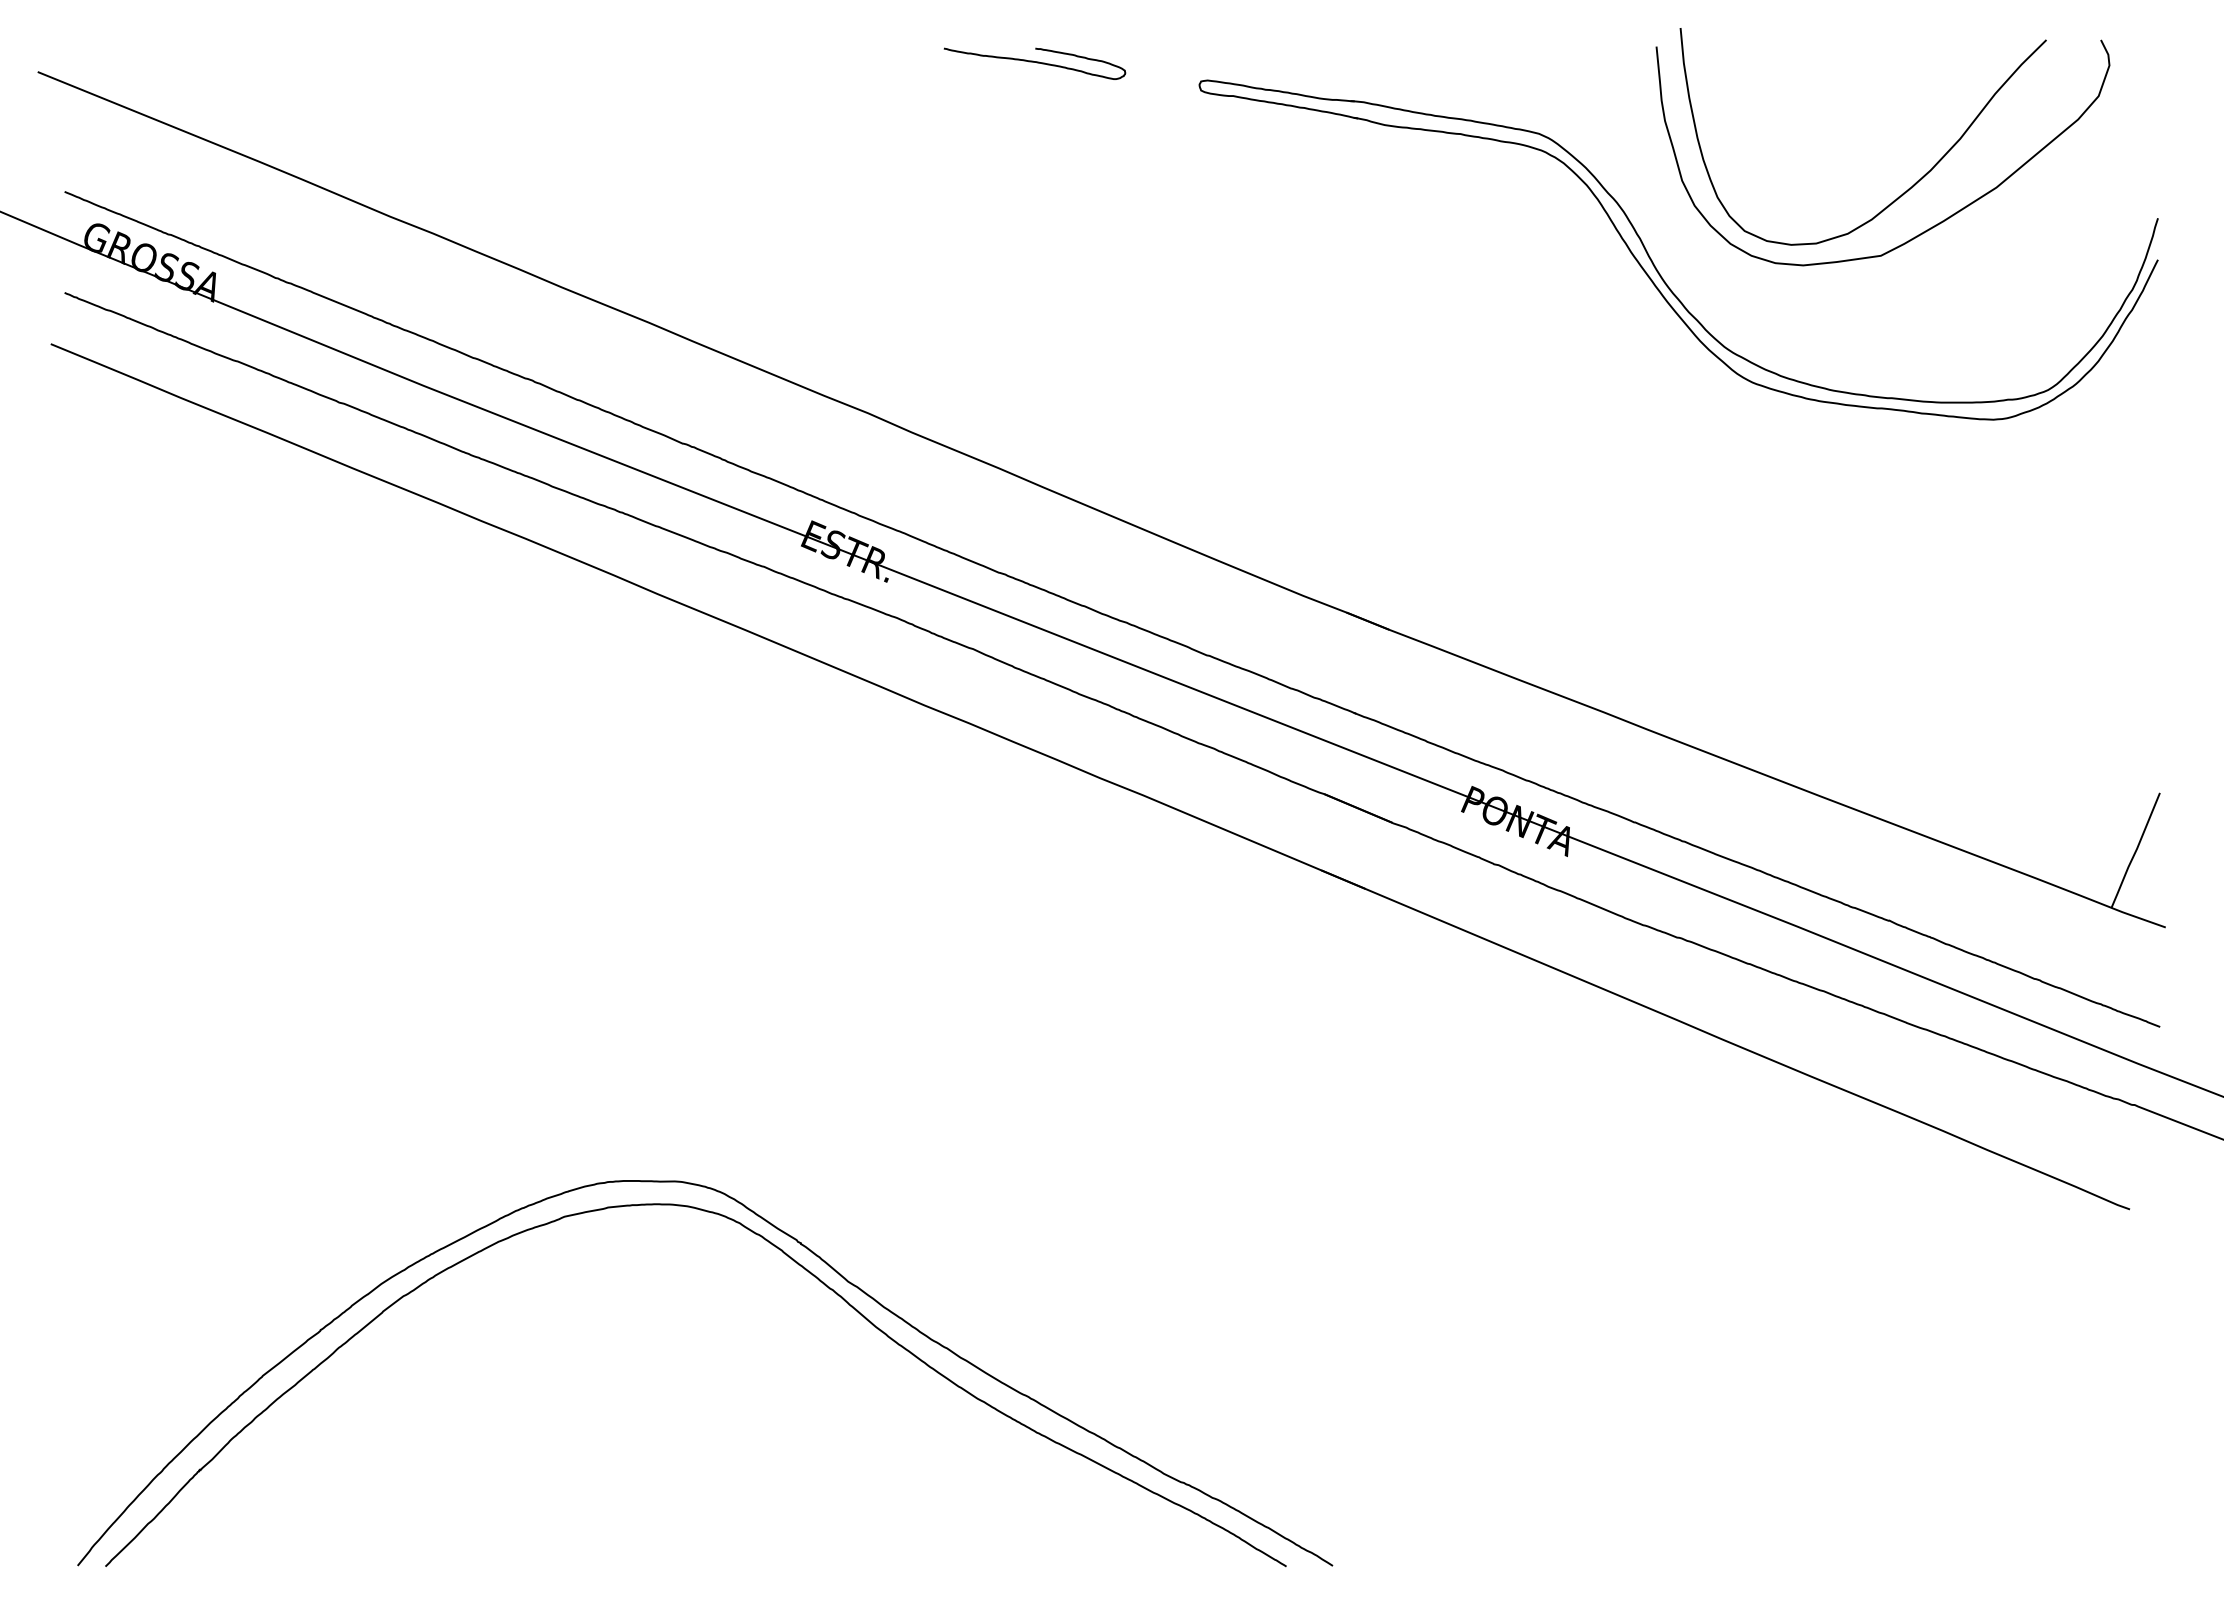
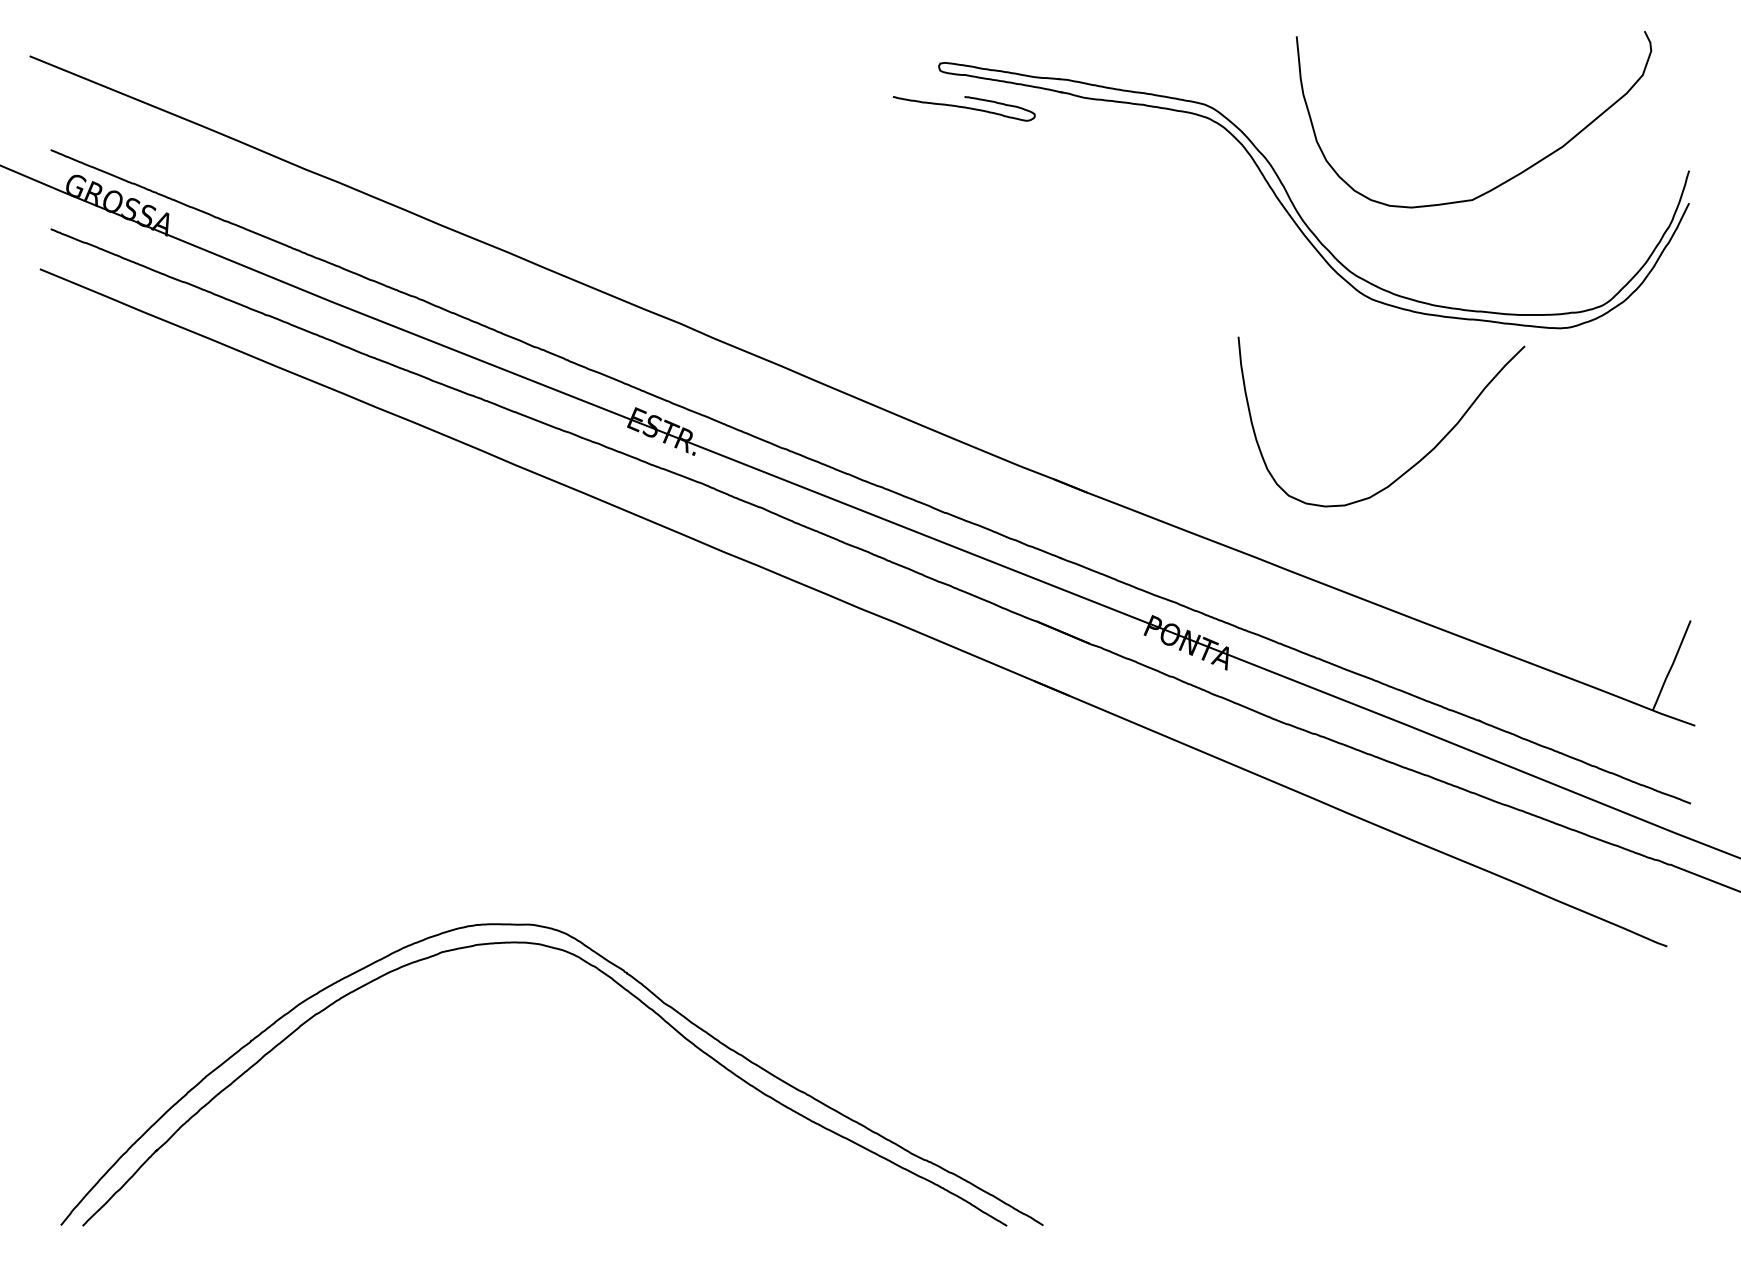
curve: (1034, 63) -> (963, 108), moved
curve: (1909, 187) -> (1417, 461), moved

